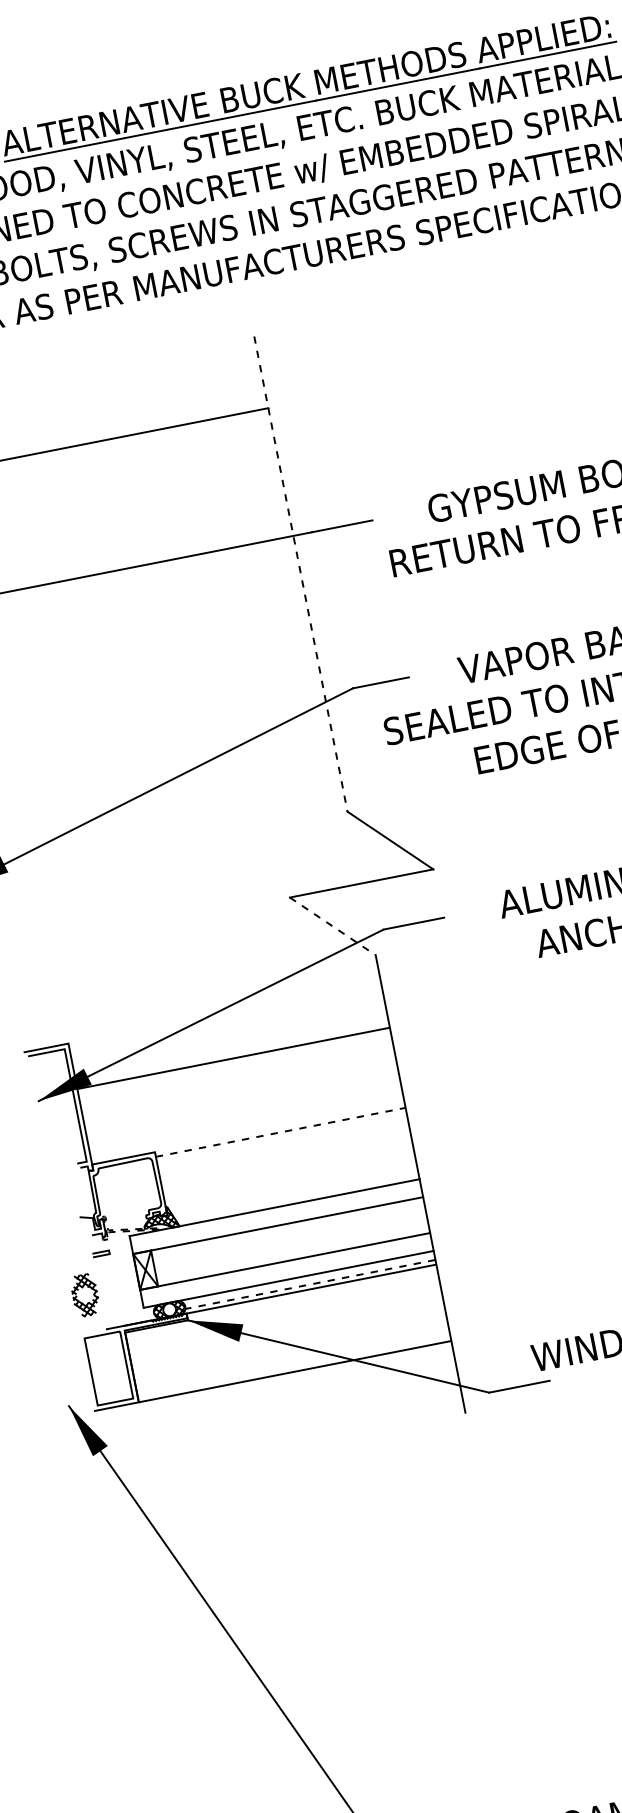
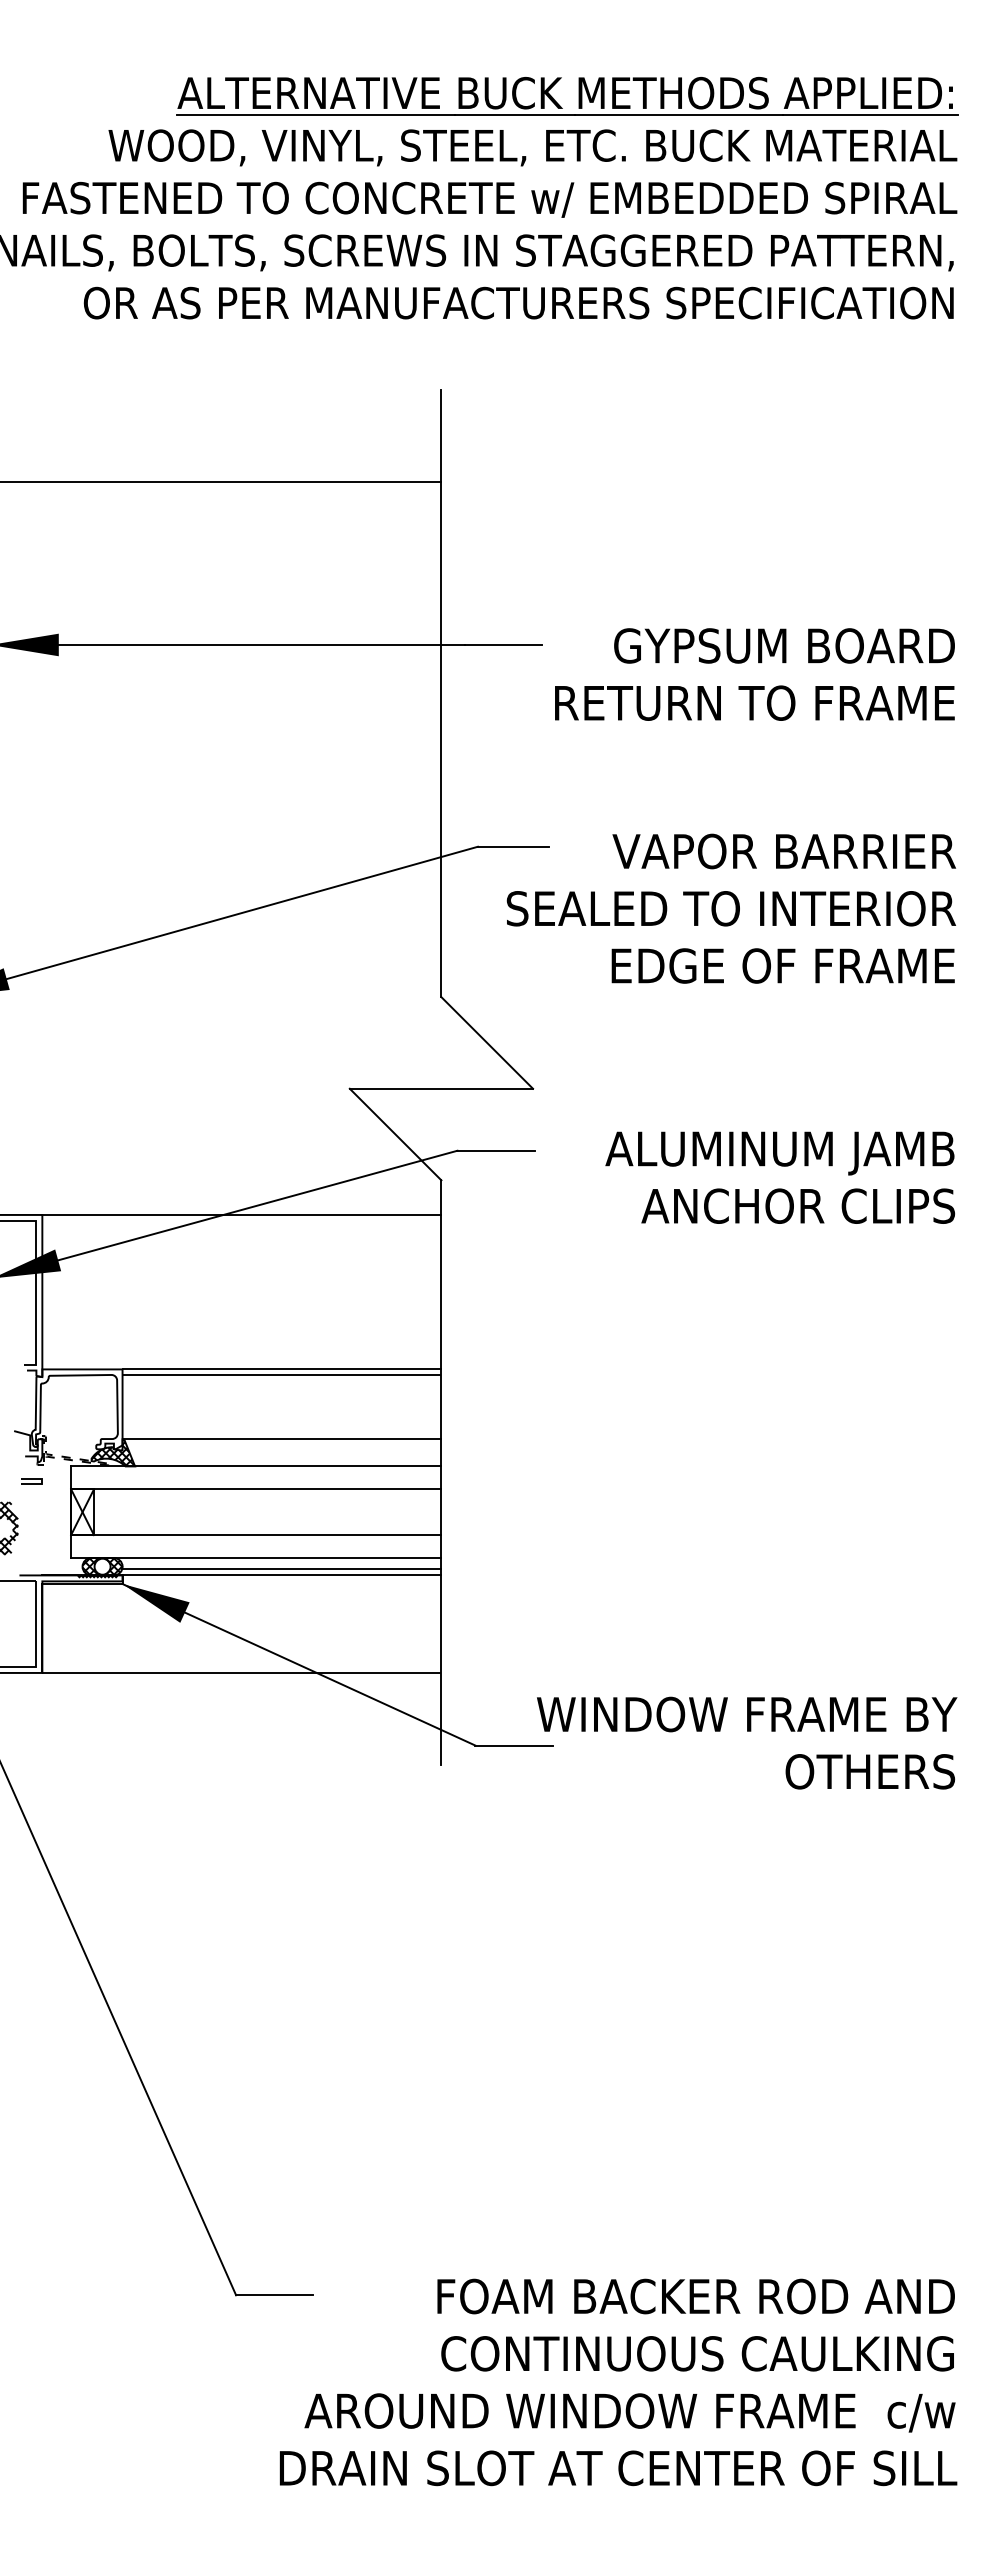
line: (301, 574) -> (441, 694), dashed -> solid
line: (332, 926) -> (395, 1134), dashed -> solid
line: (233, 1058) -> (241, 1214), moved
line: (279, 1127) -> (281, 1369), added
line: (281, 1132) -> (282, 1375), dashed -> solid
line: (290, 1182) -> (281, 1439), added
line: (310, 1284) -> (281, 1569), dashed -> solid

